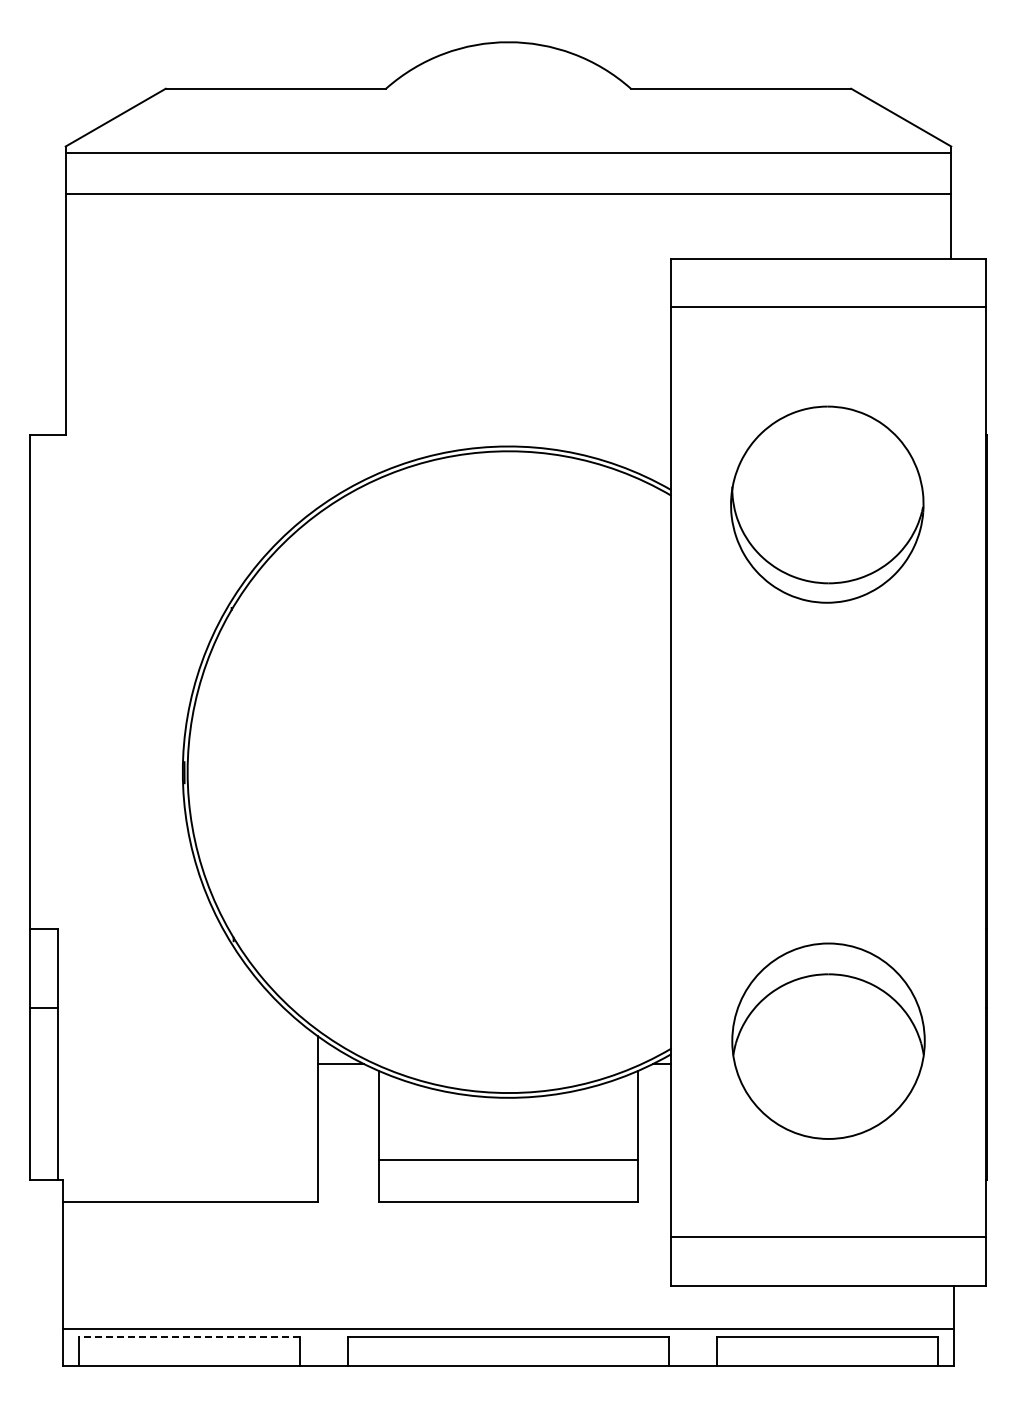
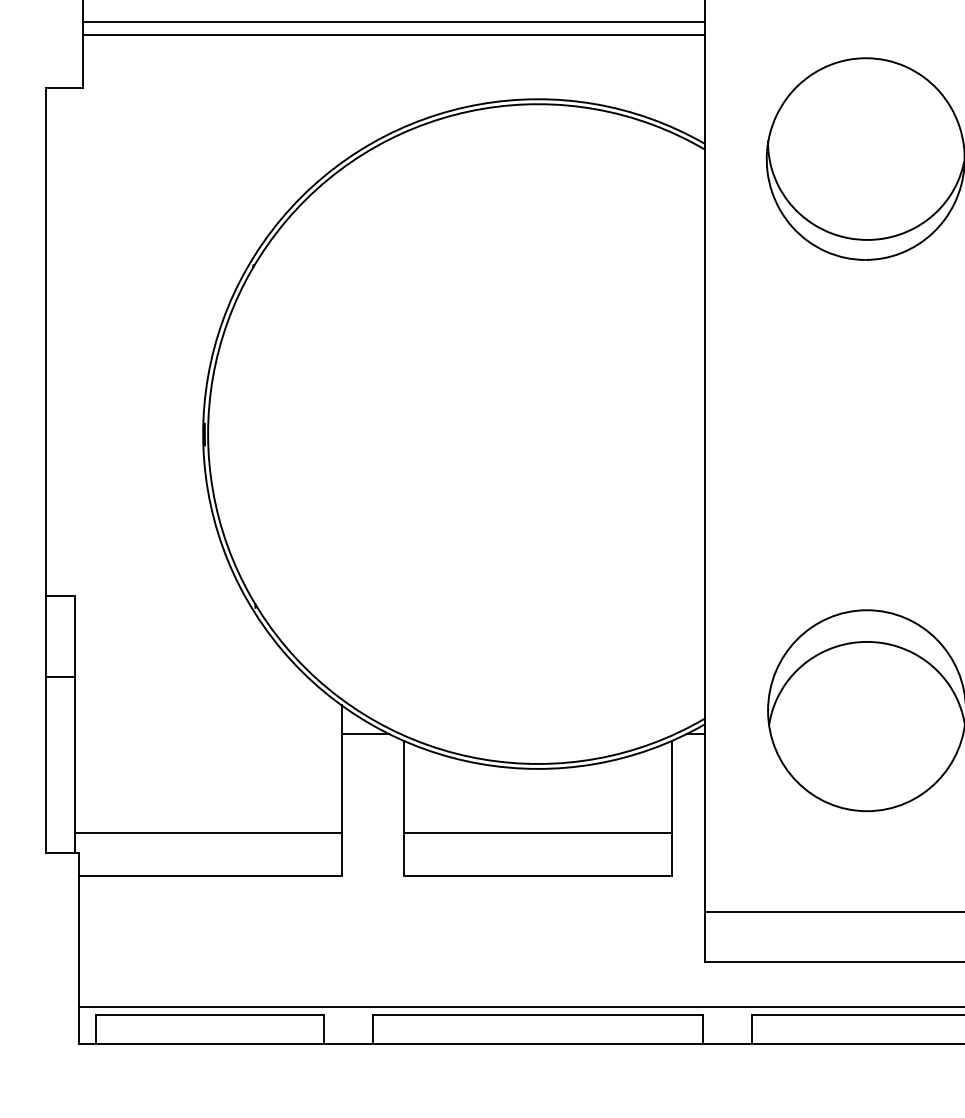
line: (368, 371) -> (394, 22), added
line: (368, 383) -> (394, 34), added
line: (187, 1160) -> (207, 833), added
line: (189, 1337) -> (210, 1015), dashed -> solid

